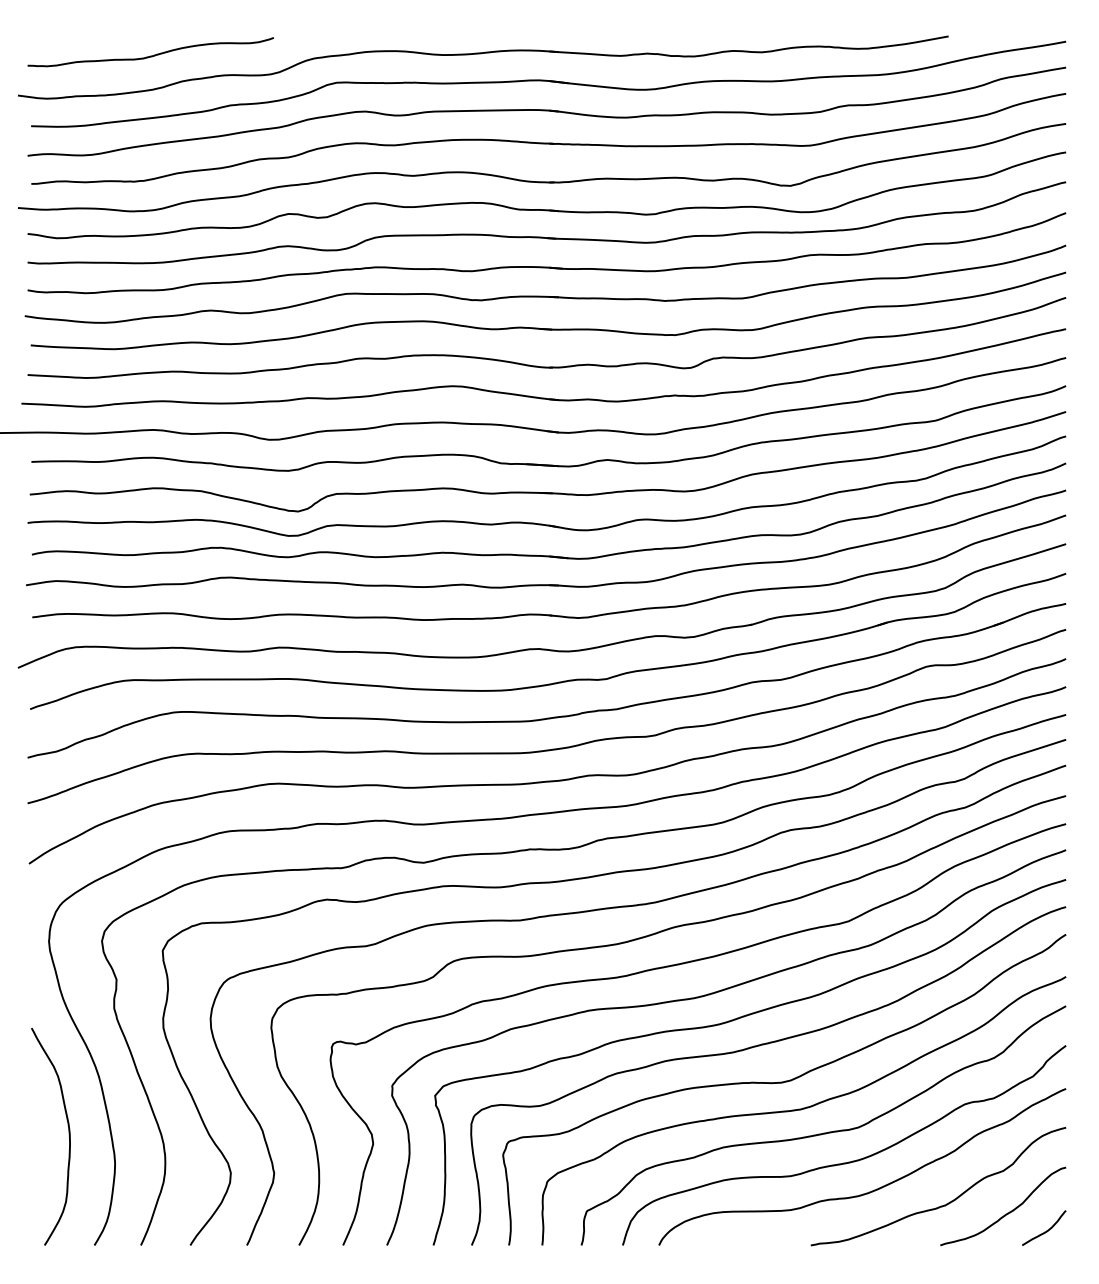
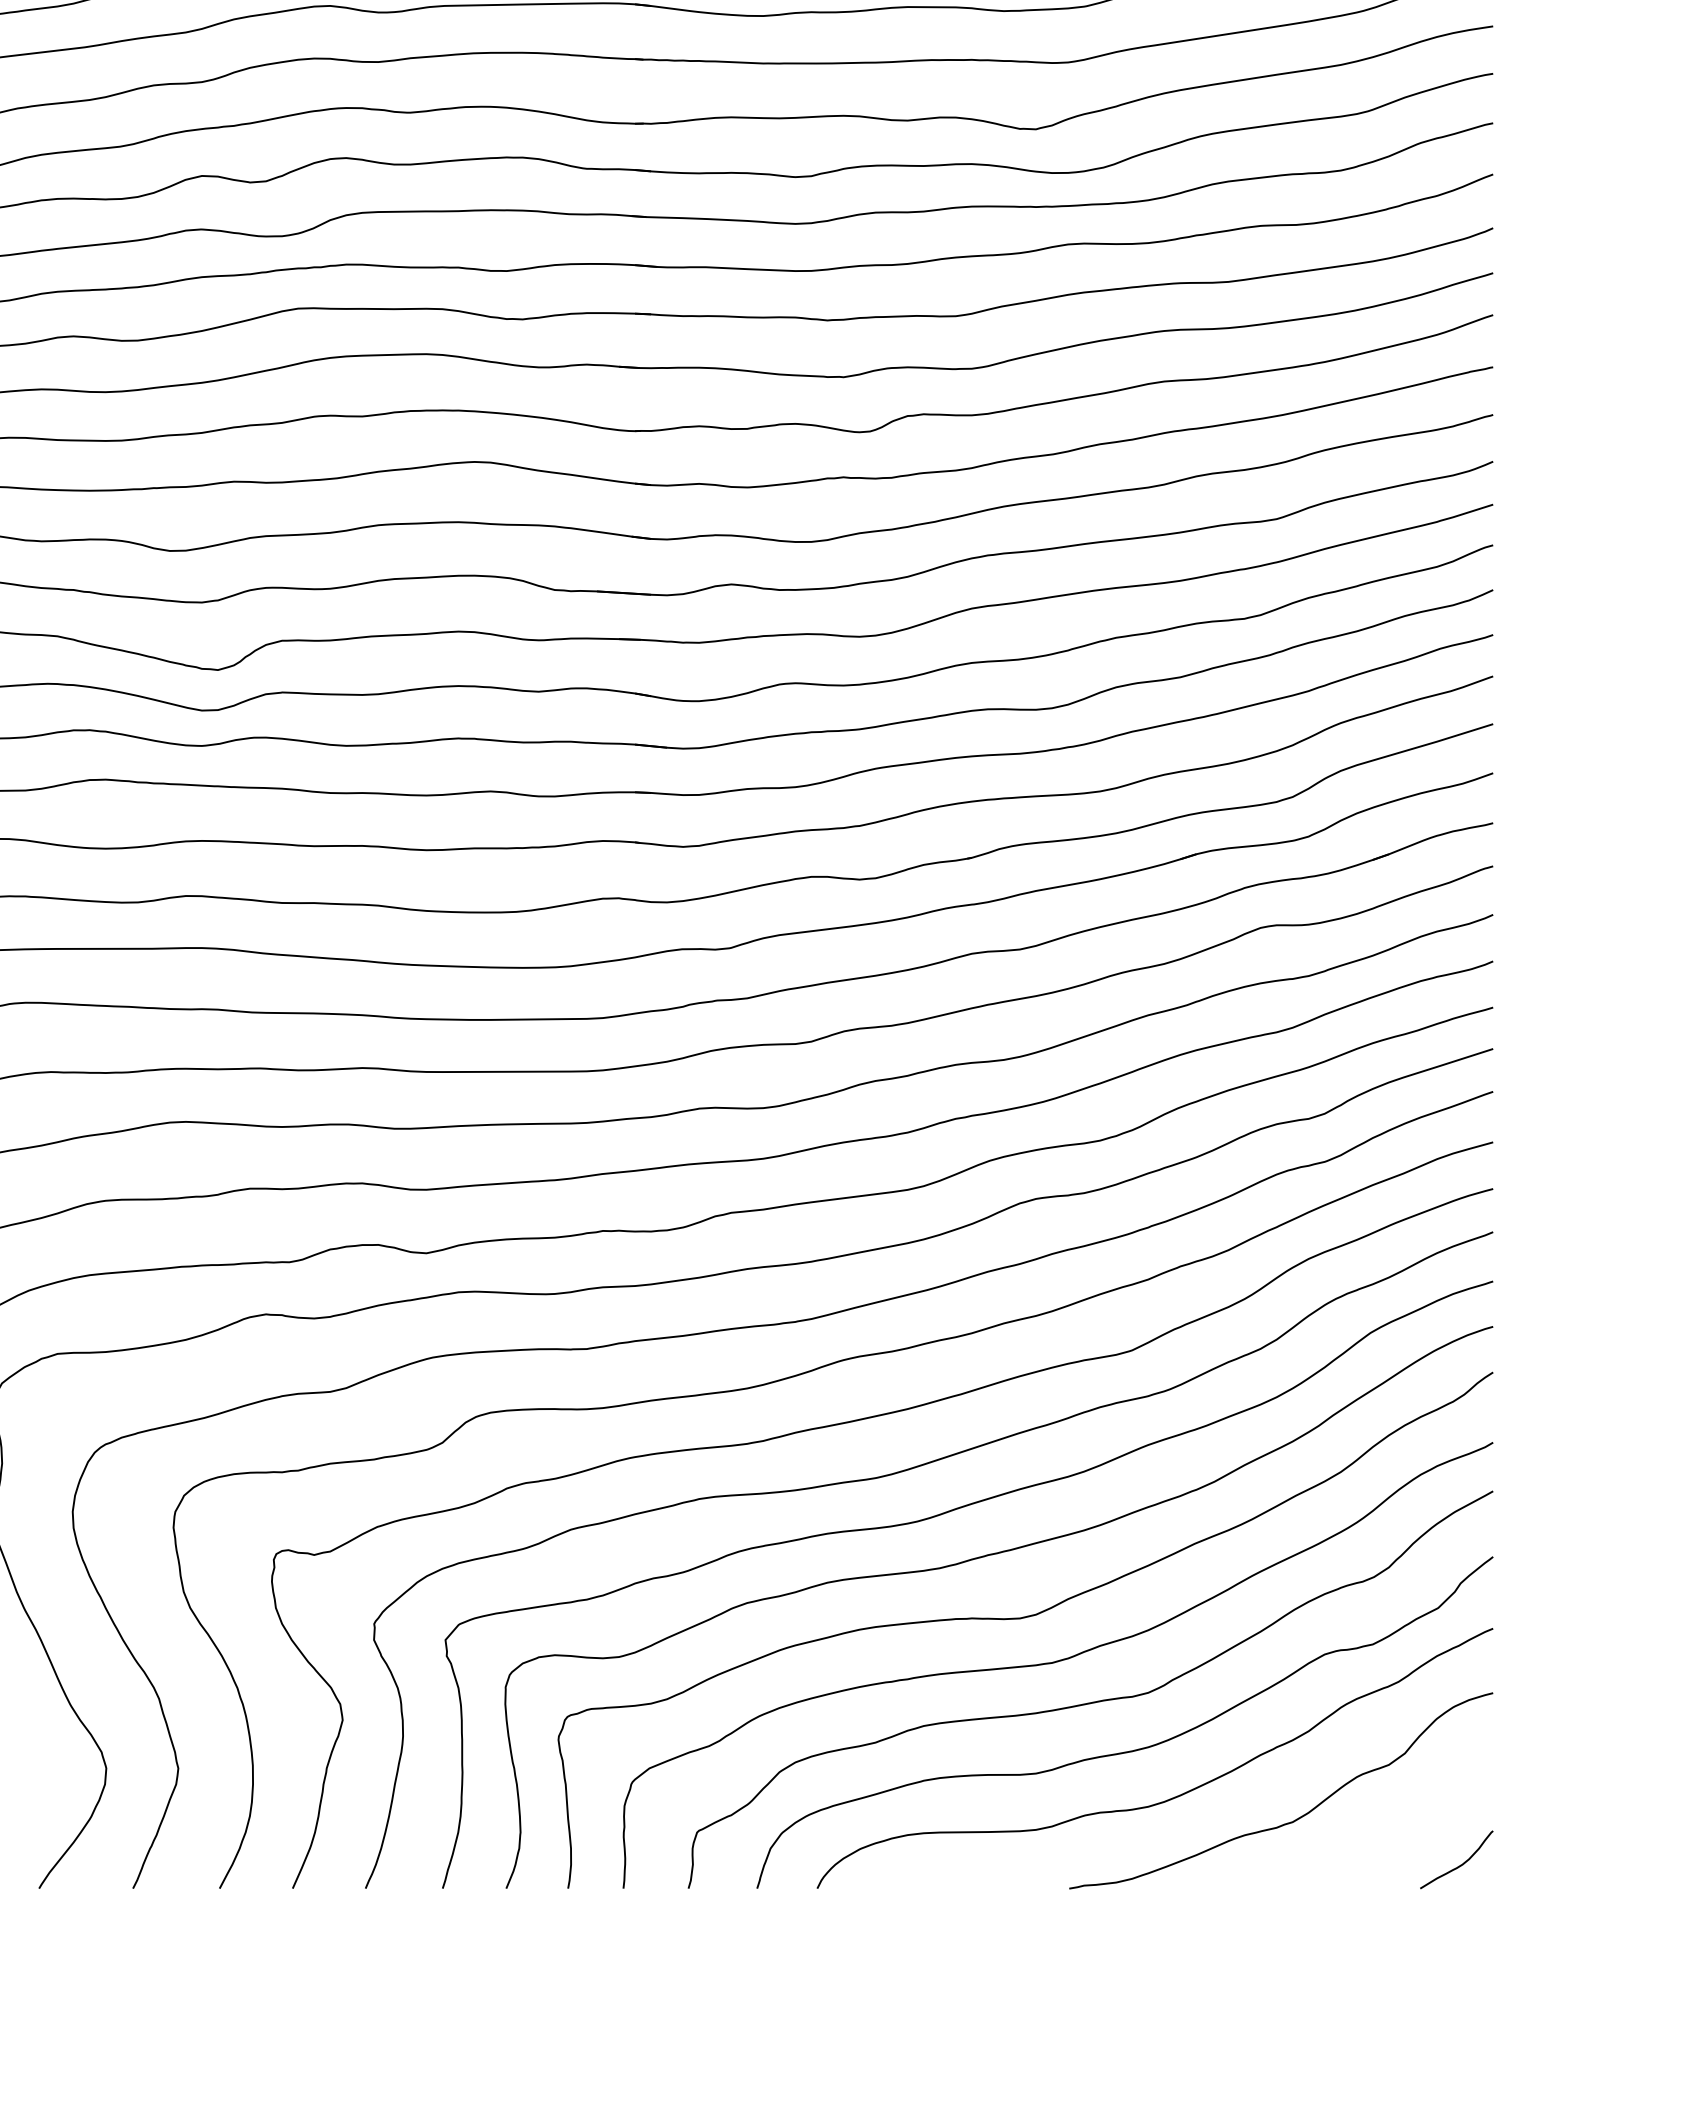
curve: (1007, 1212) -> (1395, 1833), removed

